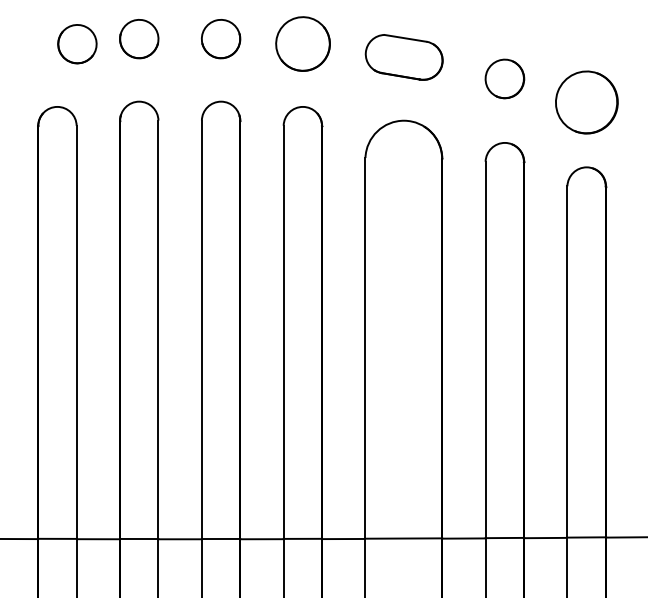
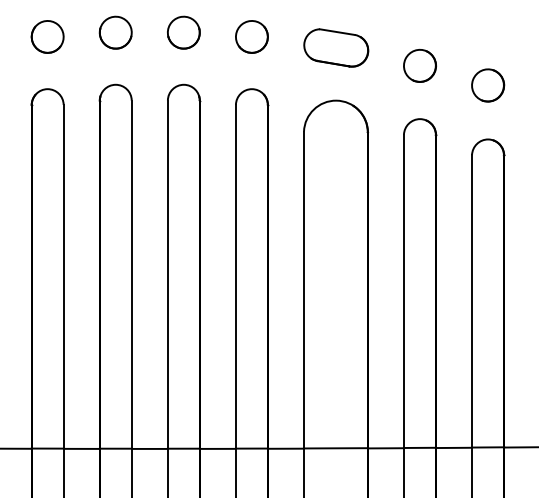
part: (77, 44) -> (47, 37), moved
part: (302, 44) -> (251, 37), size x0.71
part: (586, 102) -> (487, 85), size x0.62

